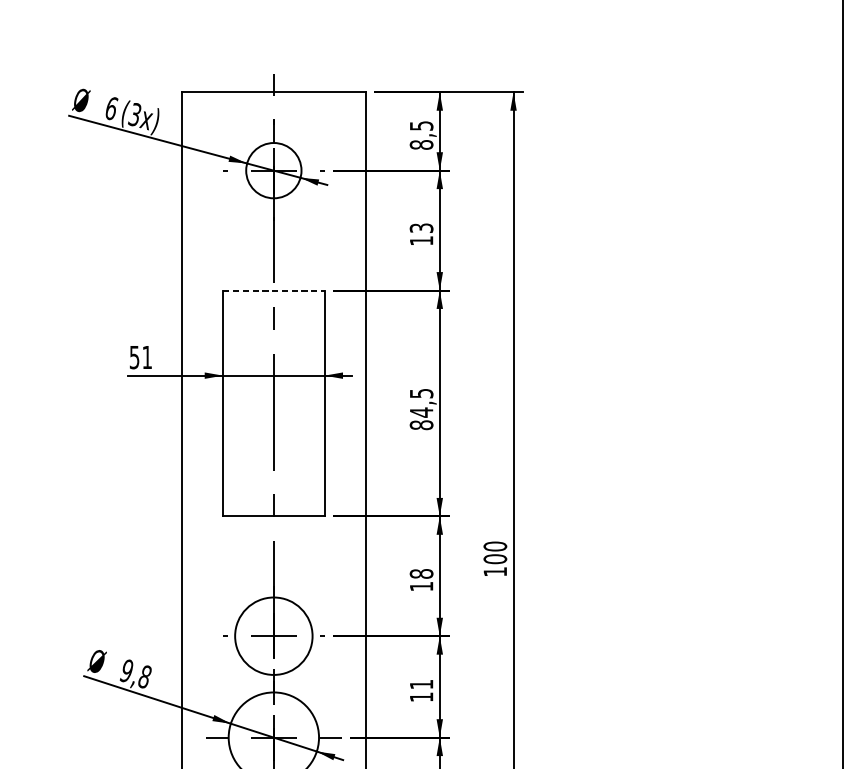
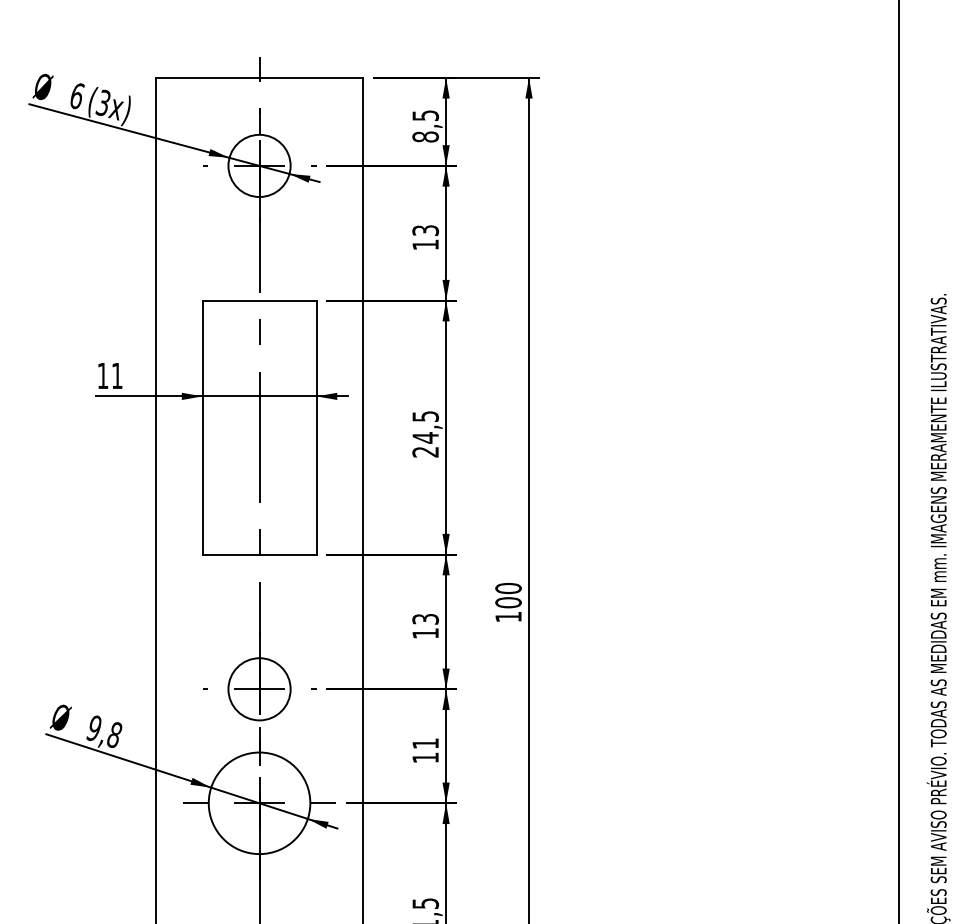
line: (274, 290) -> (260, 300), dashed -> solid
text: (134, 357) -> (102, 376), 51 -> 11
text: (421, 424) -> (425, 451), 84,5 -> 24,5
text: (421, 573) -> (425, 618), 18 -> 13
circle: (273, 636) -> (259, 689), size x0.71

